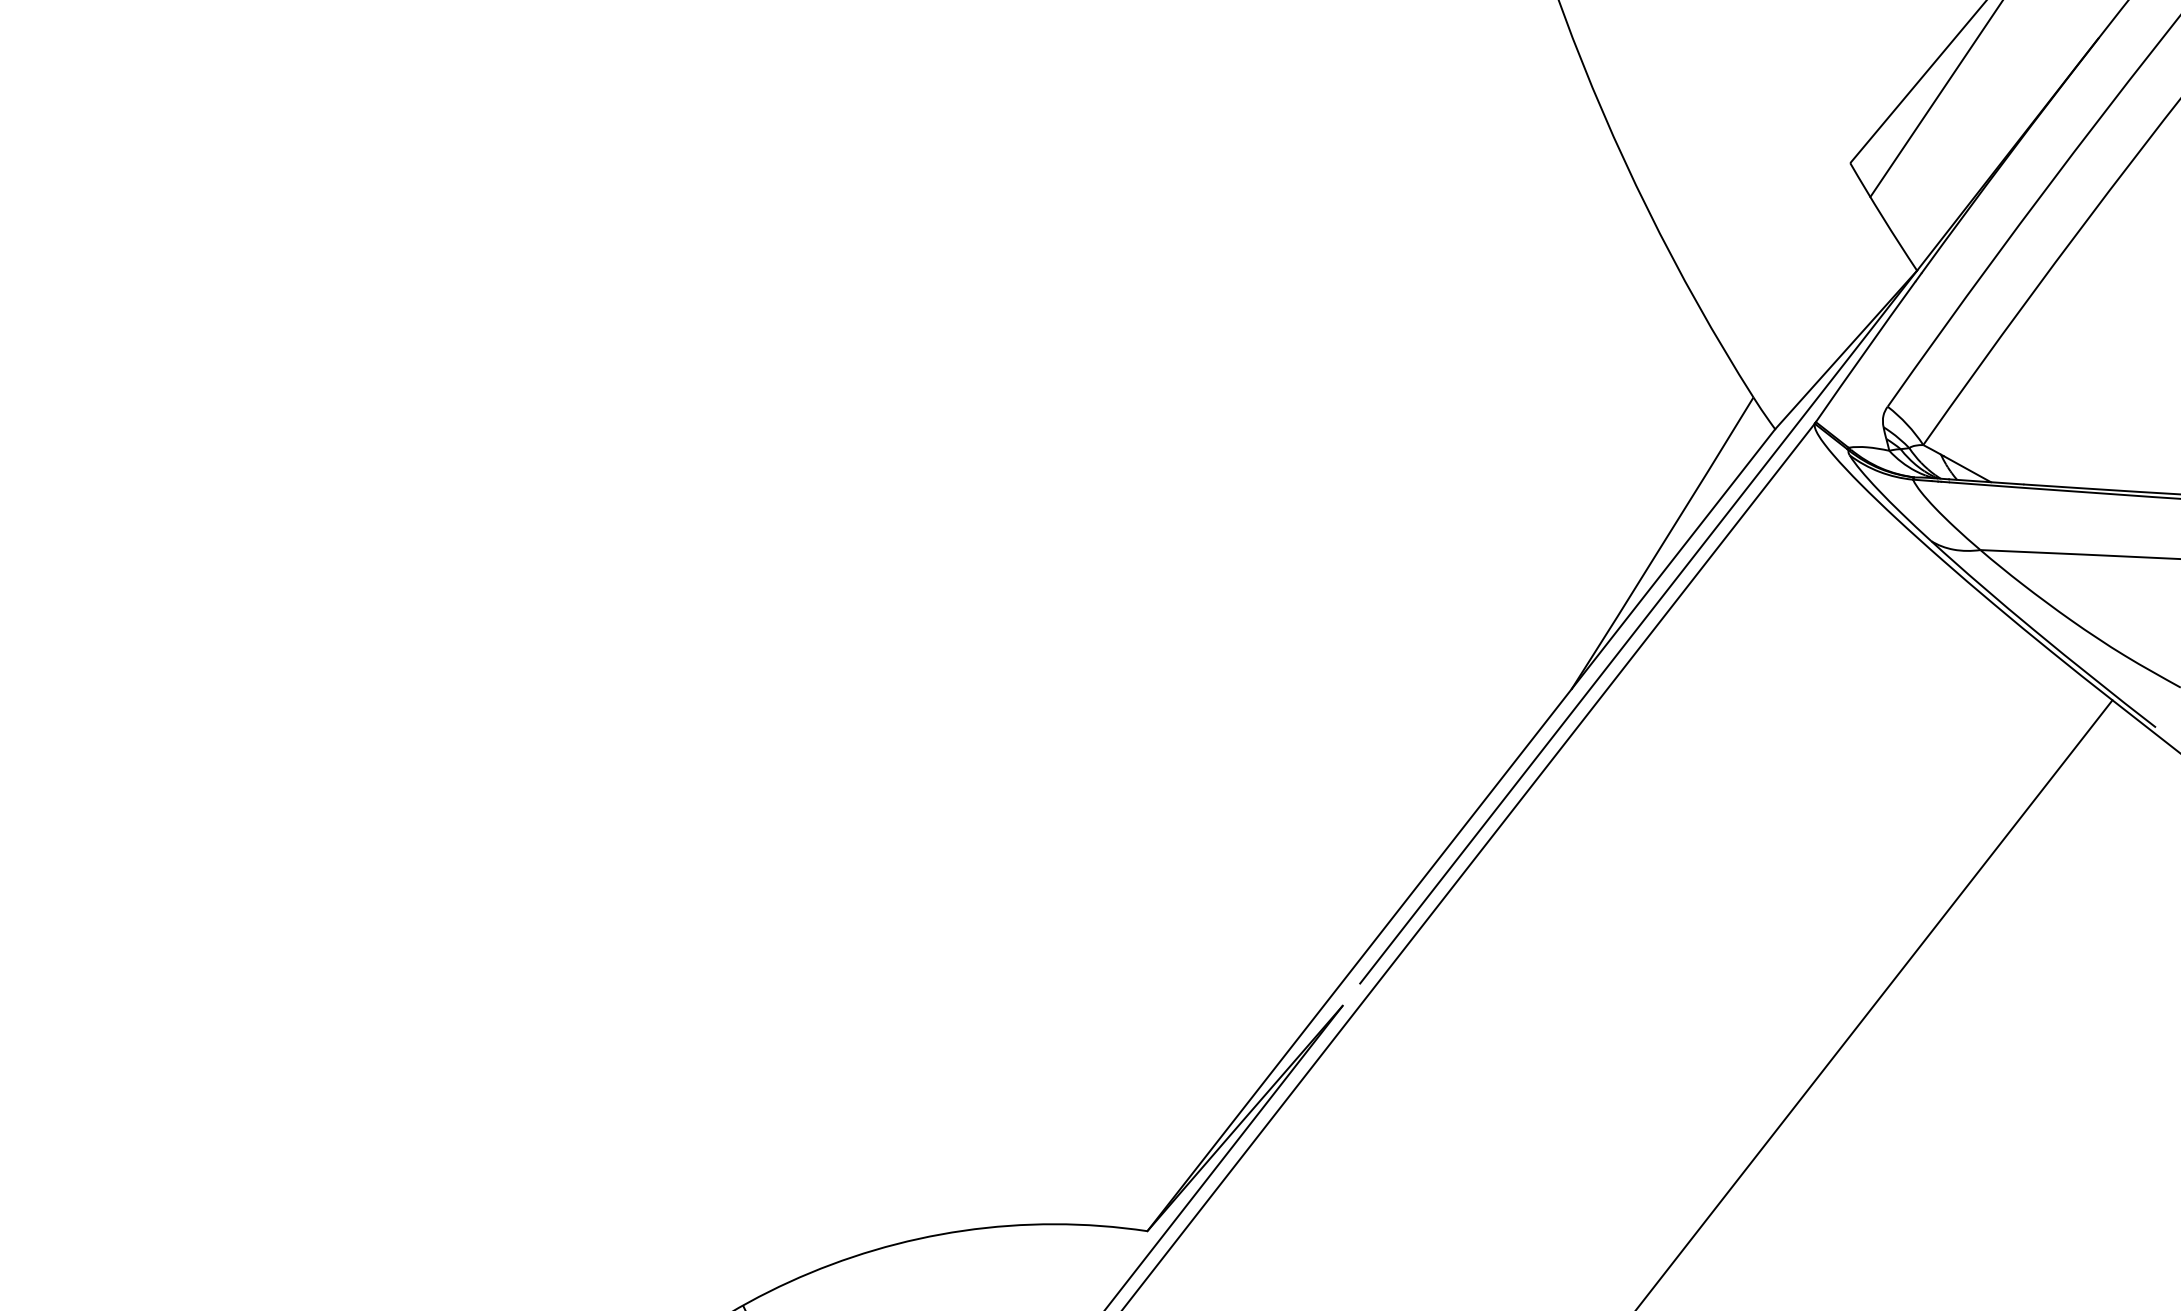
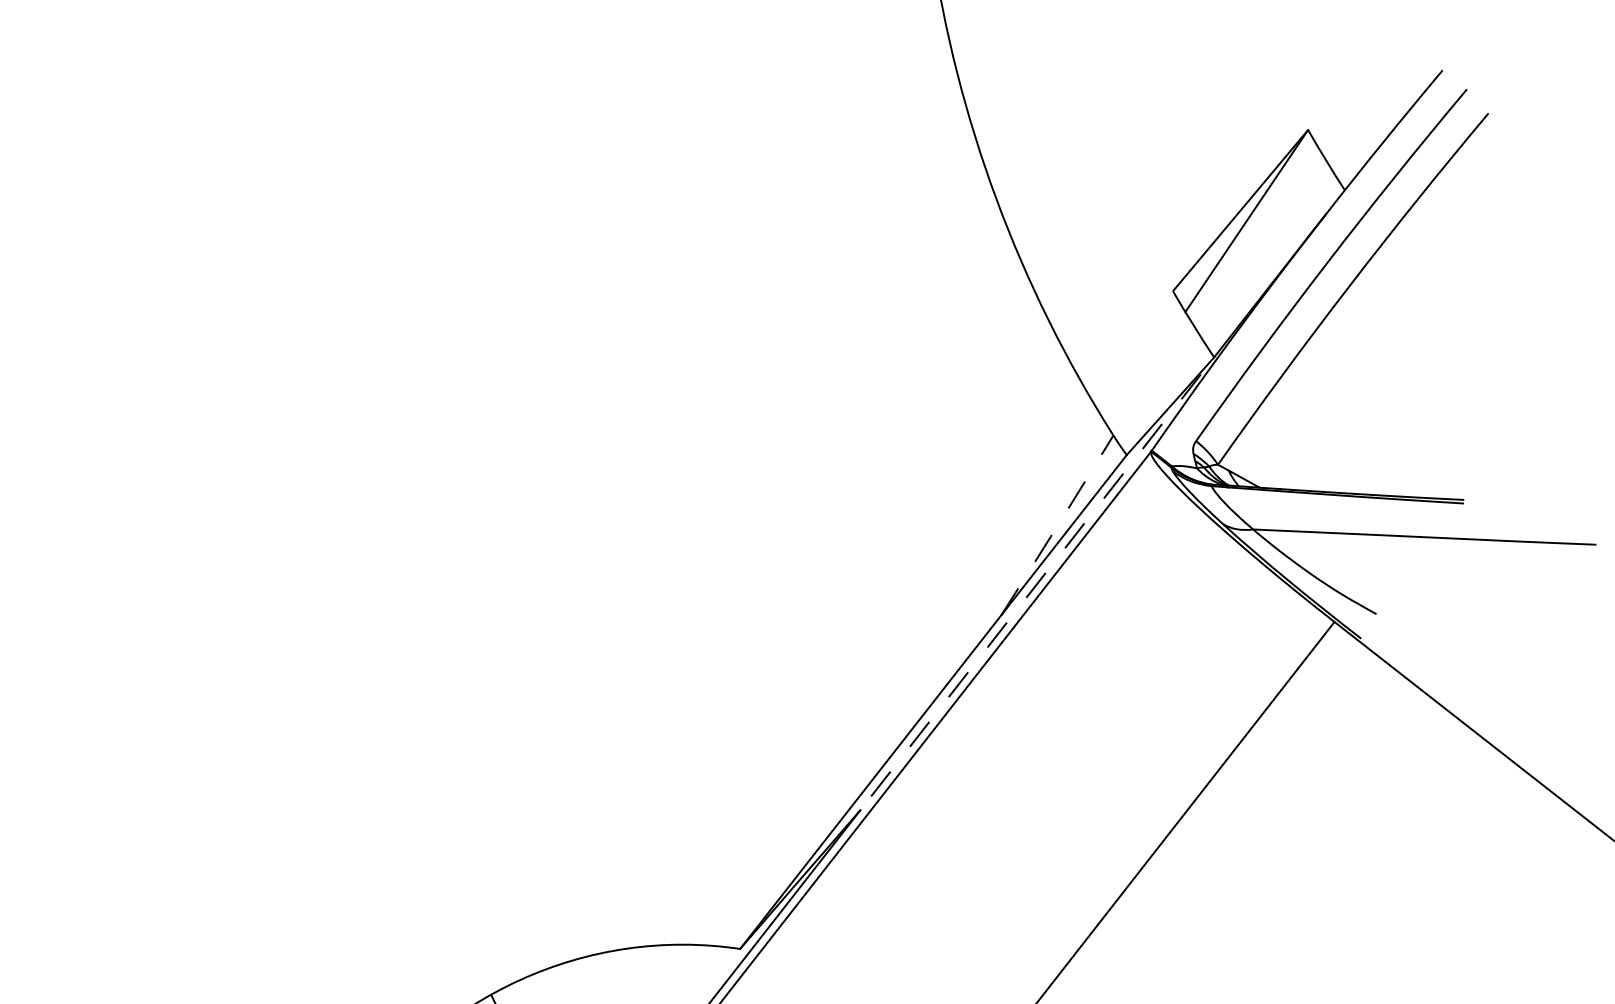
arc: (1662, 543) -> (1057, 525), solid -> dashed
line: (1638, 626) -> (1042, 576), solid -> dashed

